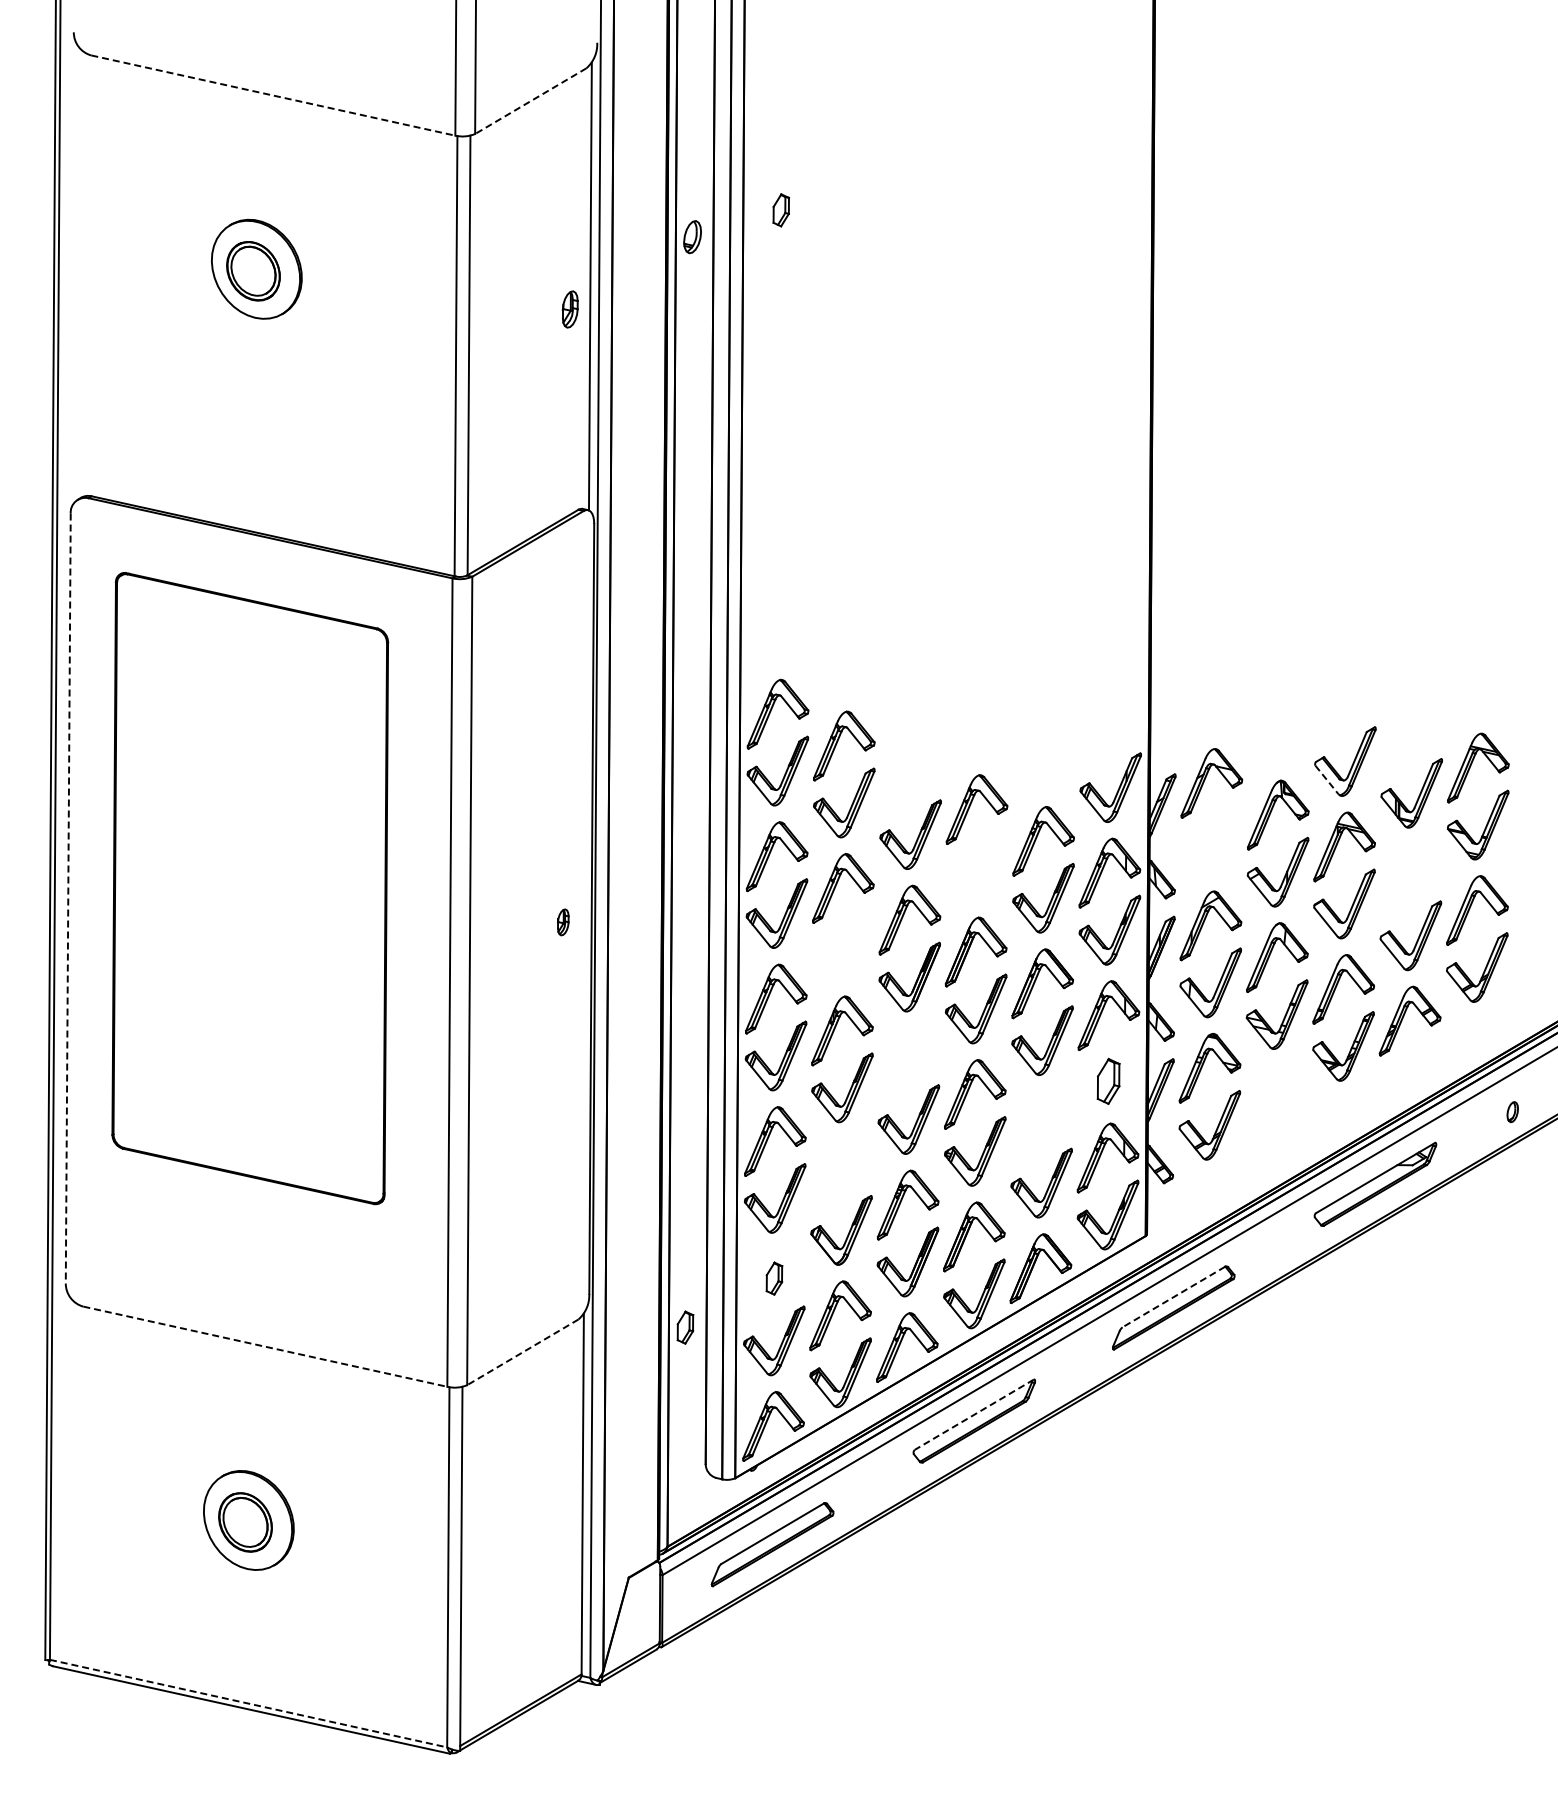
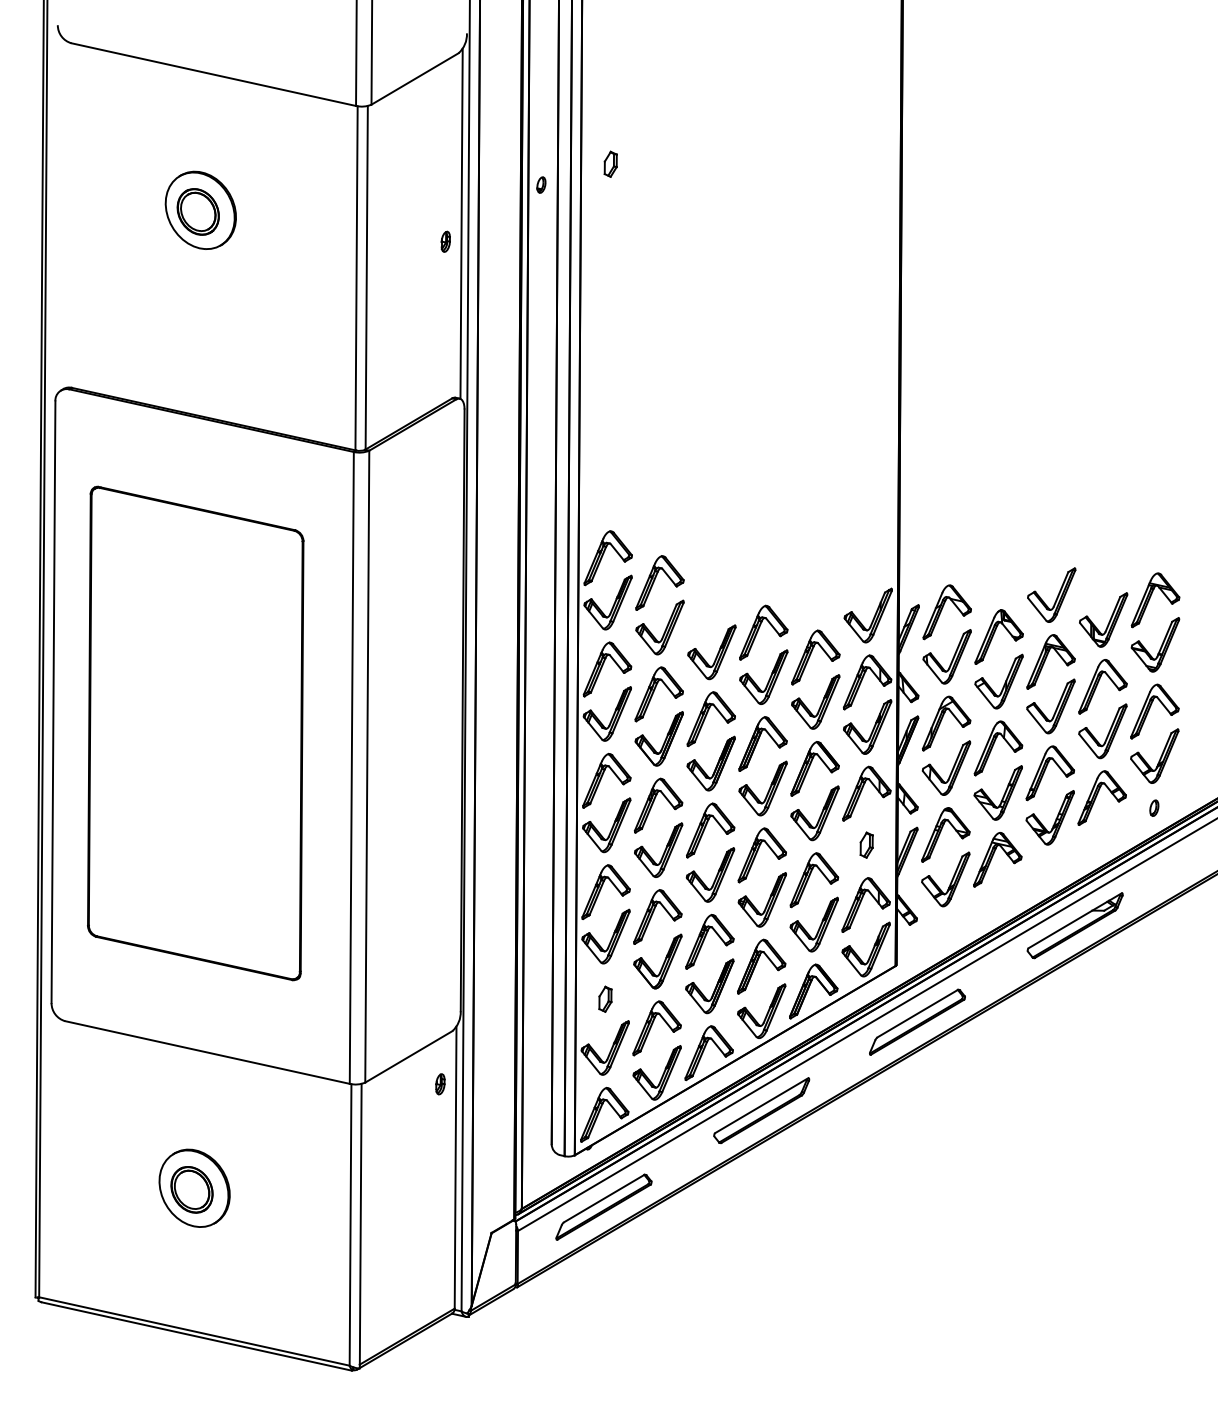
line: (273, 95) -> (213, 74), dashed -> solid
line: (530, 101) -> (414, 79), dashed -> solid
part: (692, 236) -> (541, 184), size x0.62
part: (569, 309) -> (445, 241), size x0.71
line: (1327, 780) -> (1037, 609), dashed -> solid
part: (1217, 844) -> (951, 659), added
part: (983, 869) -> (768, 679), added
part: (1404, 876) -> (1097, 685), added
part: (250, 888) -> (195, 733), moved
line: (68, 898) -> (53, 702), dashed -> solid
part: (563, 922) -> (440, 1084), moved
part: (850, 946) -> (664, 739), added
part: (902, 1060) -> (705, 828), added
part: (1108, 1081) -> (866, 845), size x0.71
part: (1270, 1096) -> (993, 856), added
part: (1512, 1112) -> (1154, 808), moved
part: (1035, 1123) -> (809, 878), added
part: (835, 1169) -> (653, 914), added
line: (1173, 1297) -> (917, 1014), dashed -> solid
part: (685, 1327) -> (535, 1037), removed
line: (265, 1346) -> (207, 1052), dashed -> solid
line: (522, 1352) -> (408, 1057), dashed -> solid
line: (973, 1414) -> (761, 1105), dashed -> solid
line: (249, 1703) -> (195, 1331), dashed -> solid

